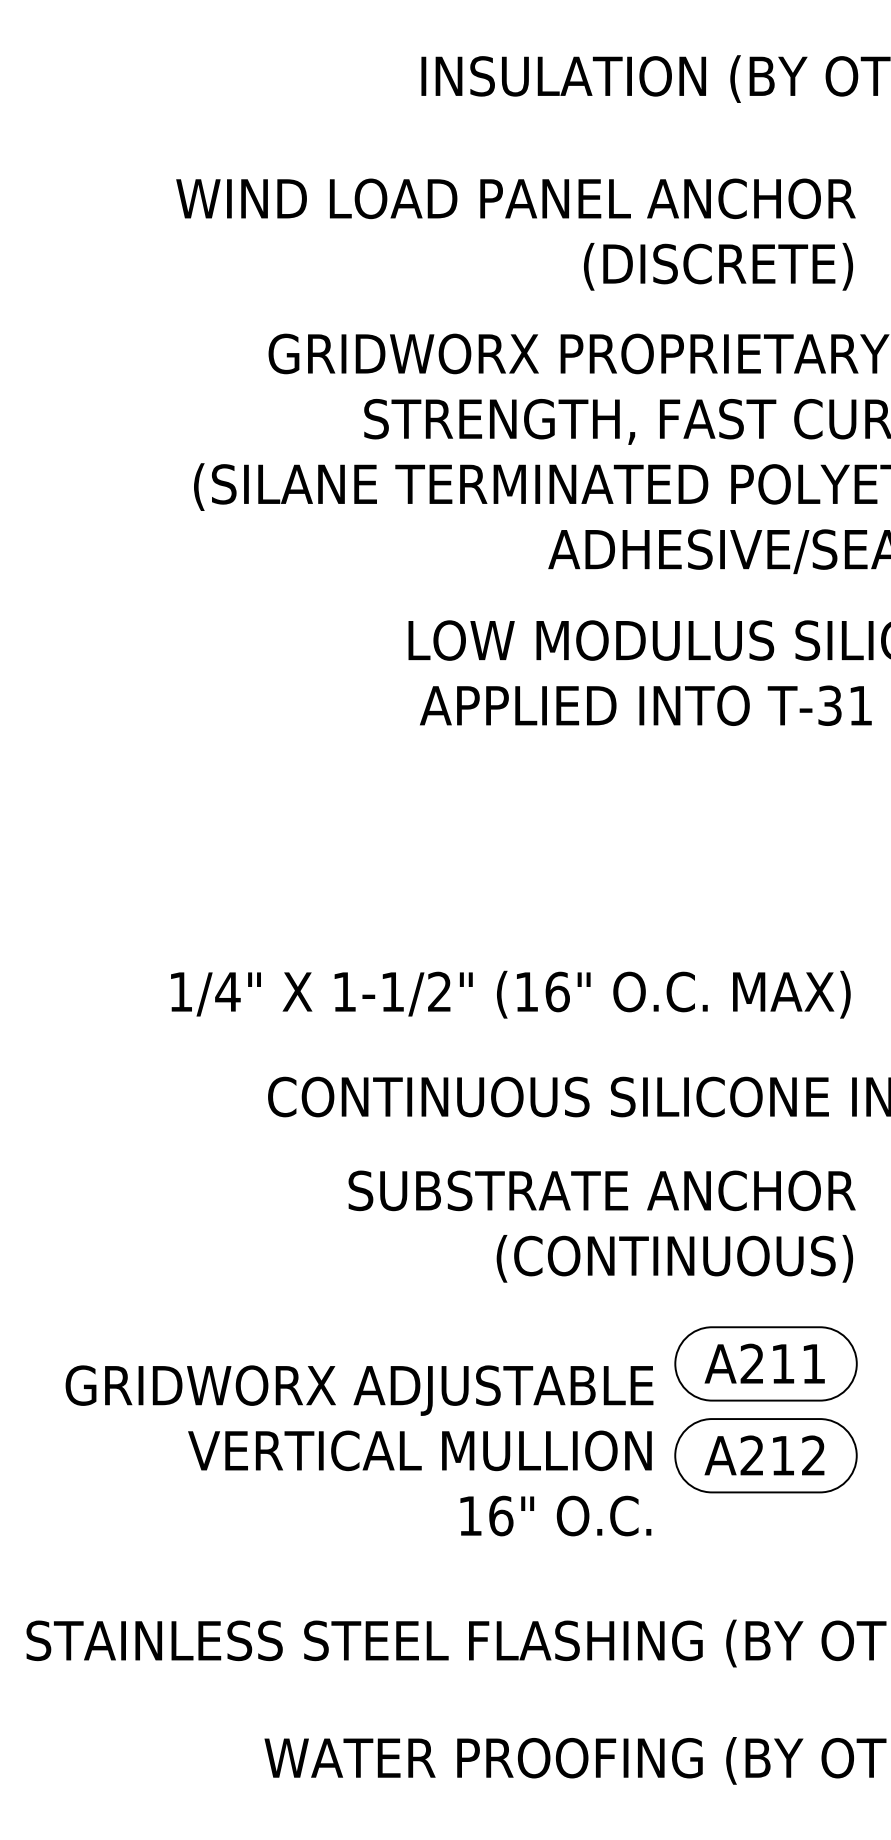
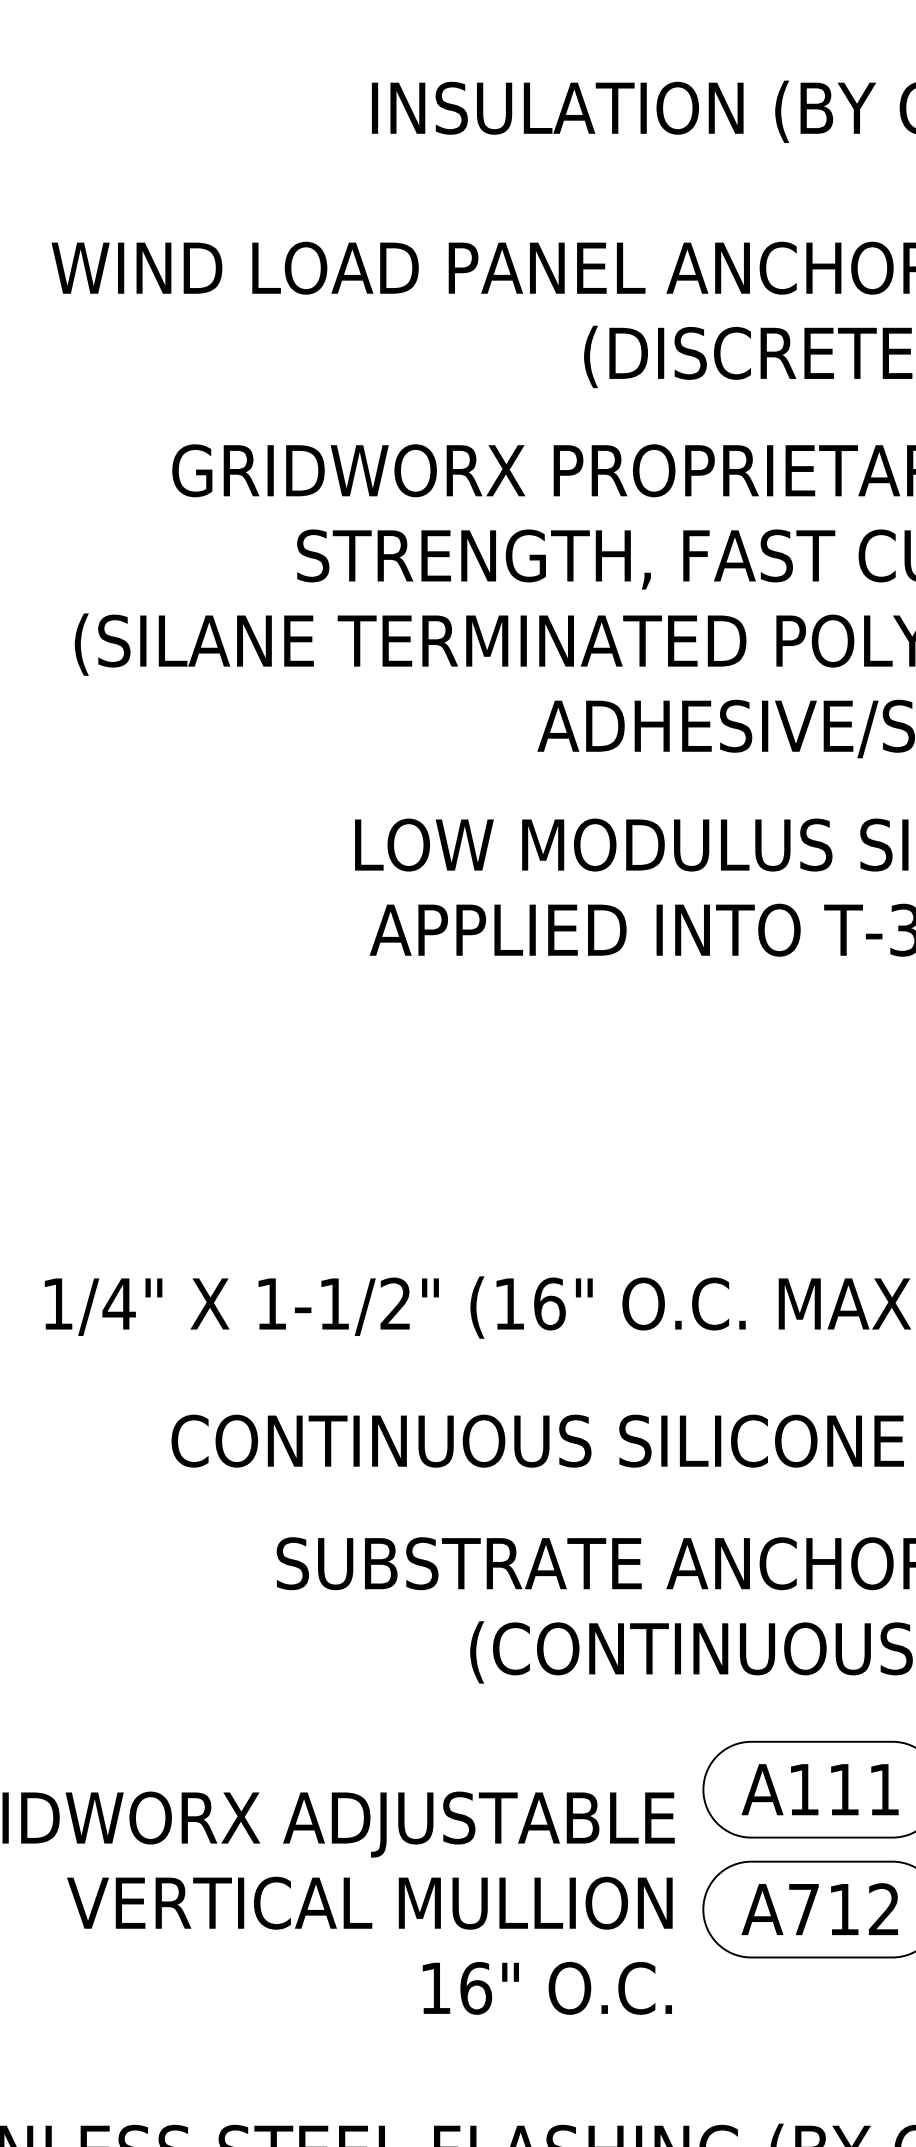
text: (751, 1363) -> (802, 1789), A211 -> A111
text: (751, 1455) -> (802, 1909), A212 -> A712

